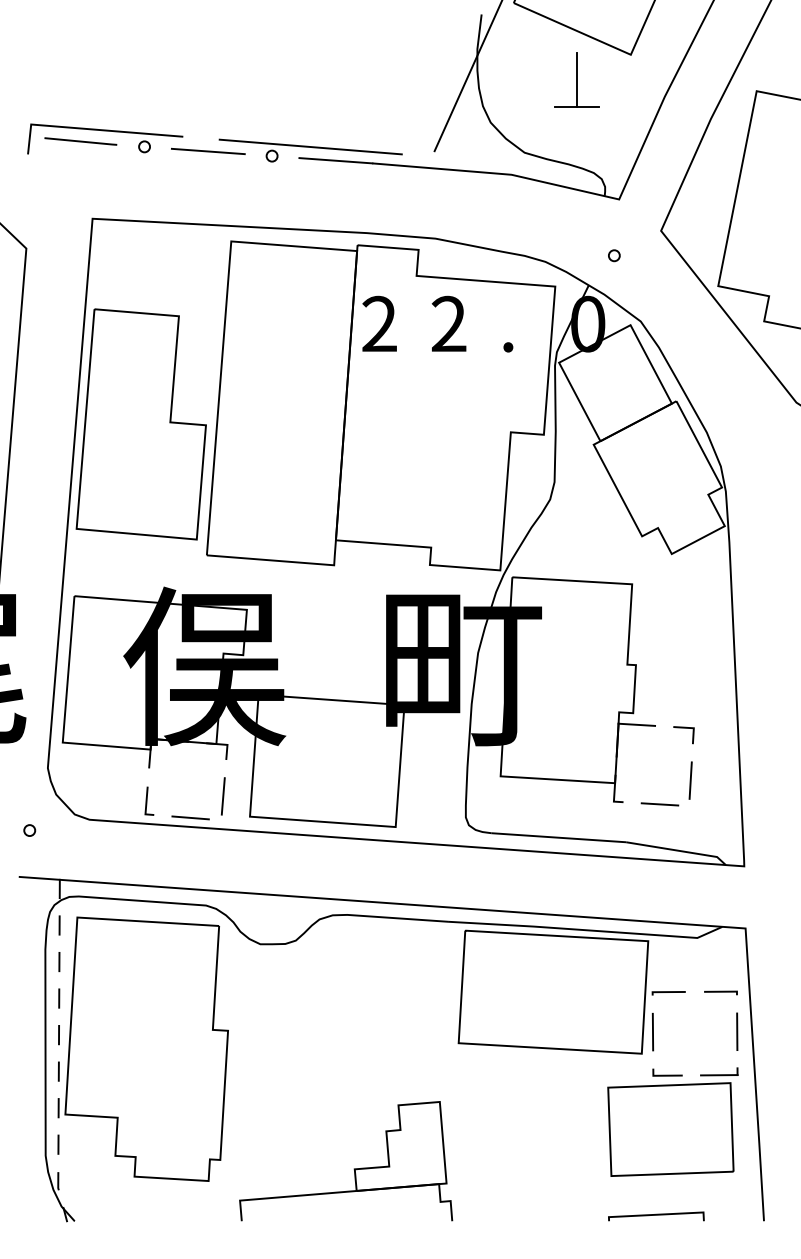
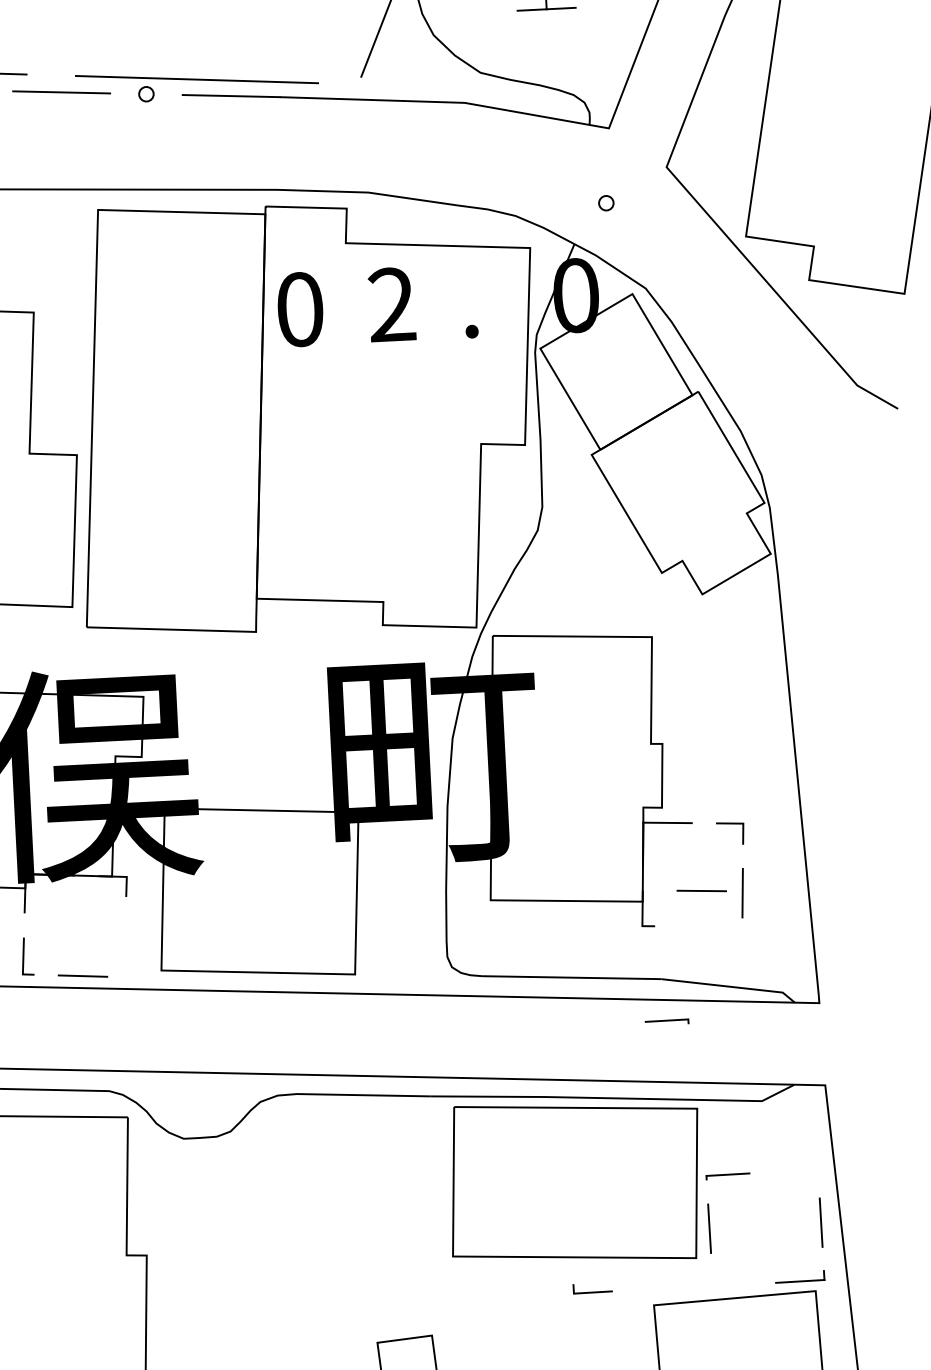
text: (379, 323) -> (299, 308), 2 -> 0
line: (222, 796) -> (123, 945), removed
line: (659, 804) -> (701, 891), moved
line: (720, 992) -> (666, 1021), moved
line: (667, 1074) -> (592, 1290), moved

